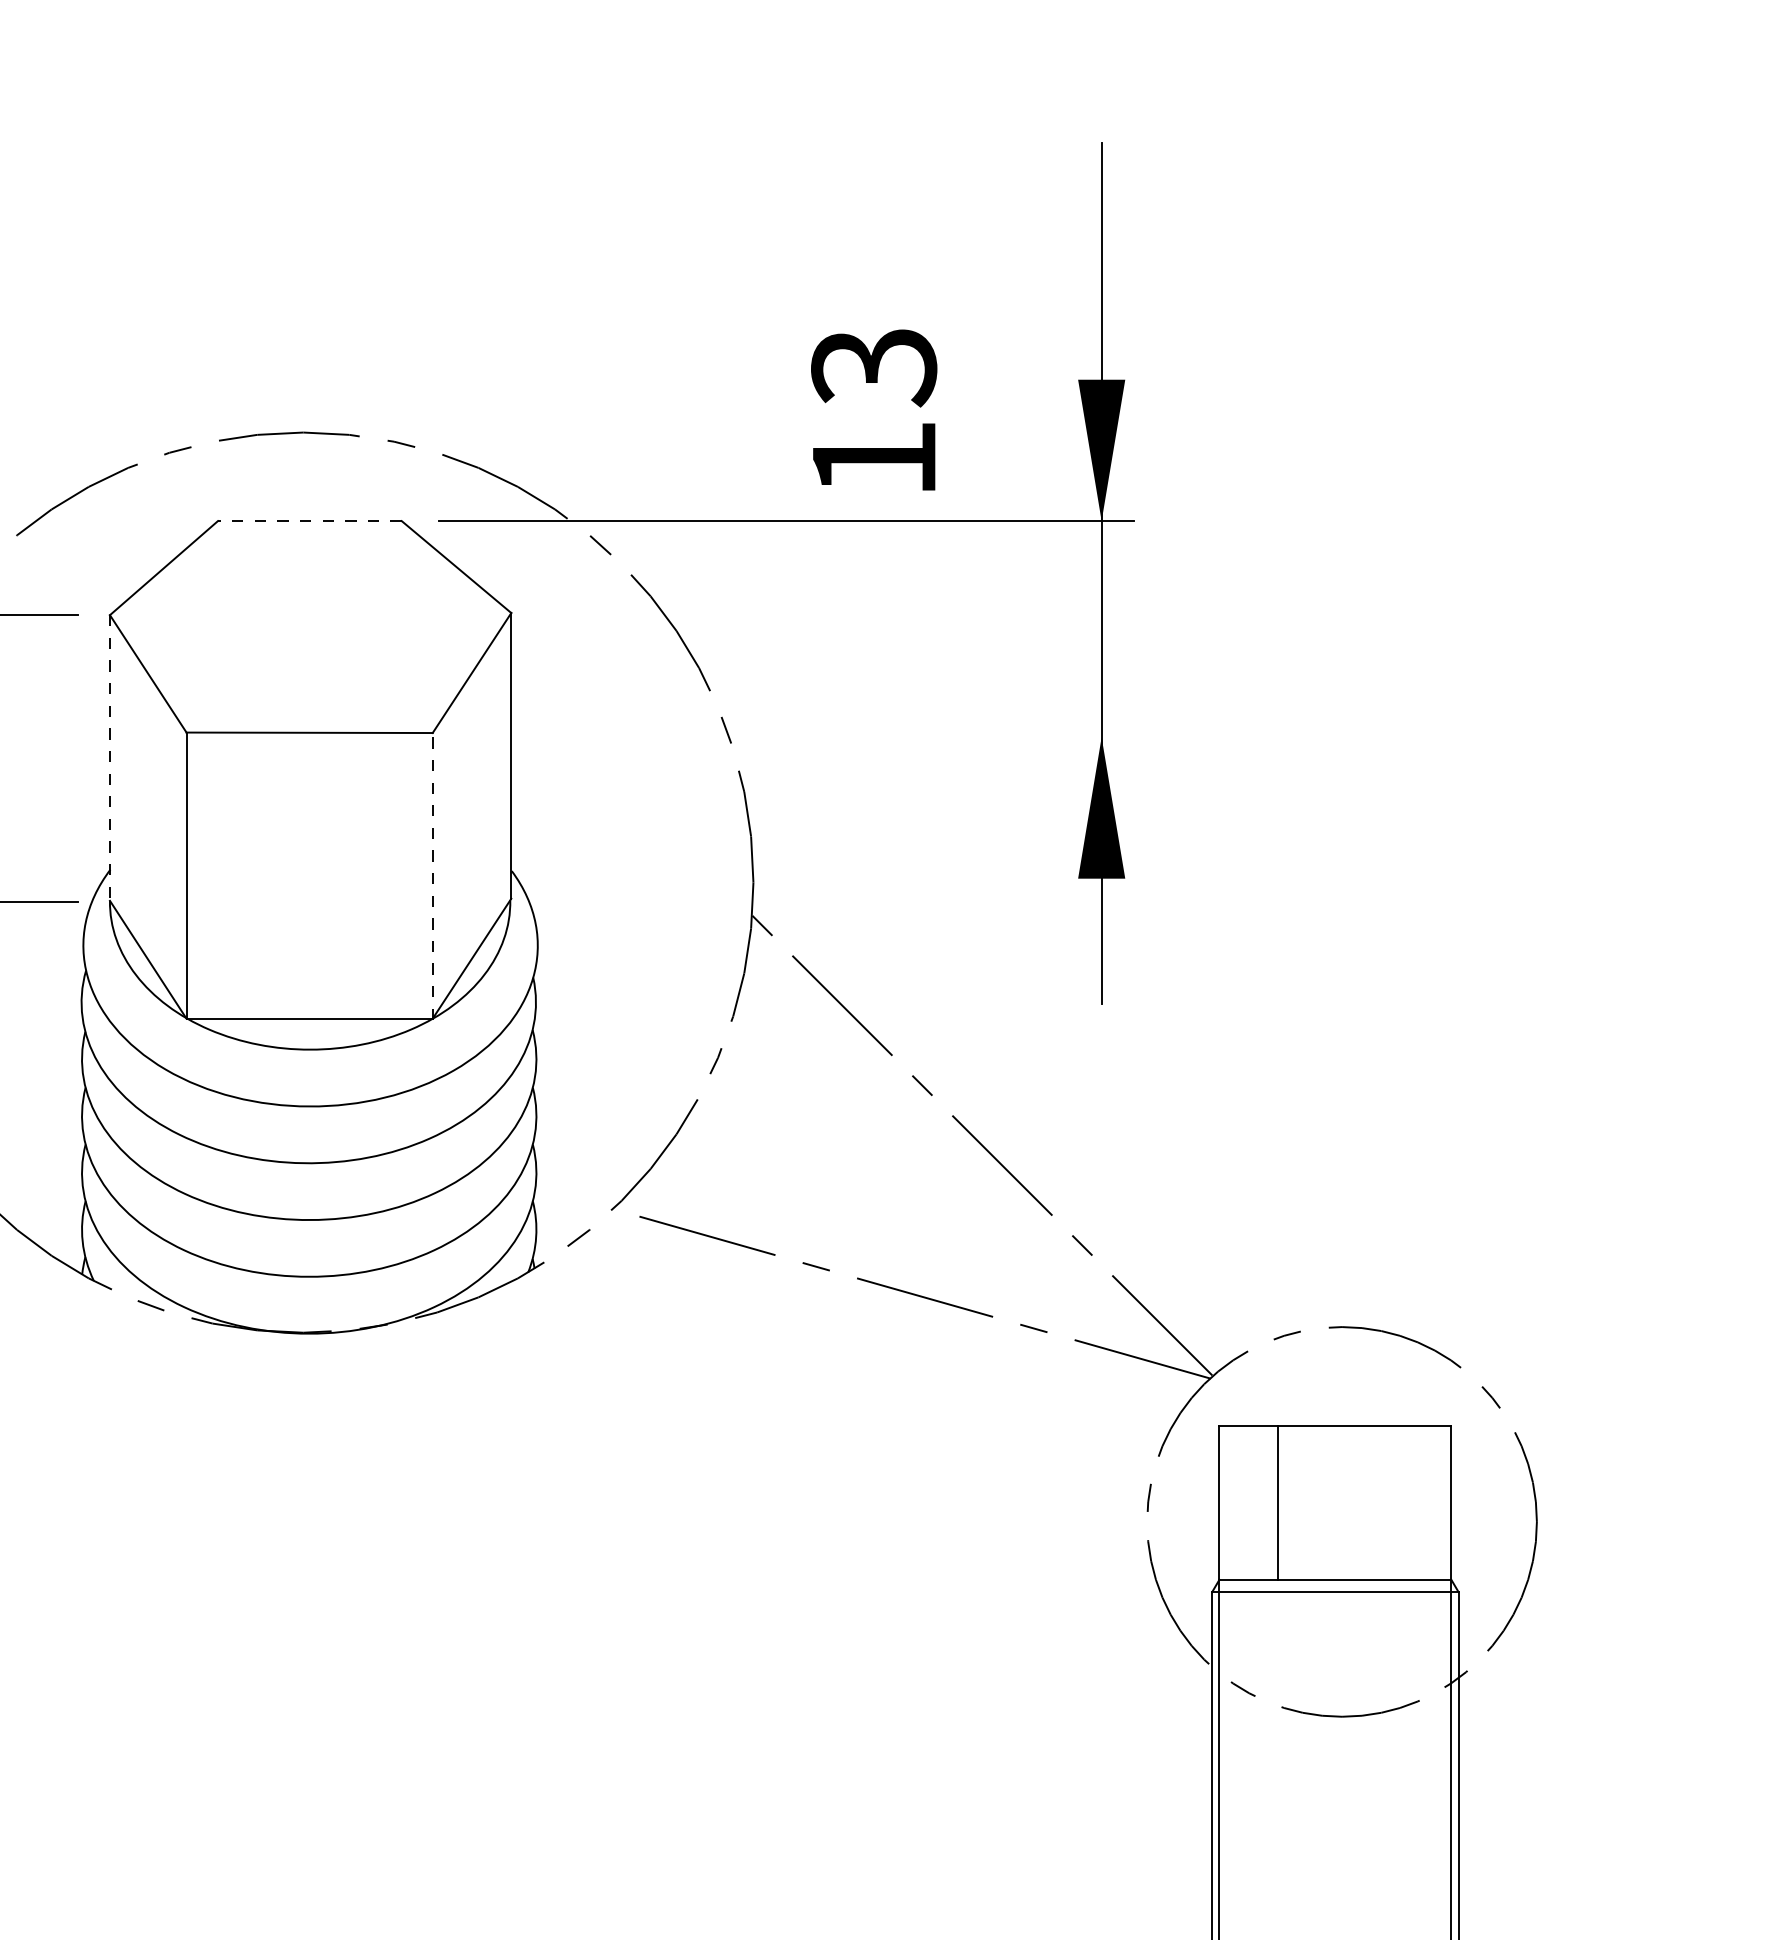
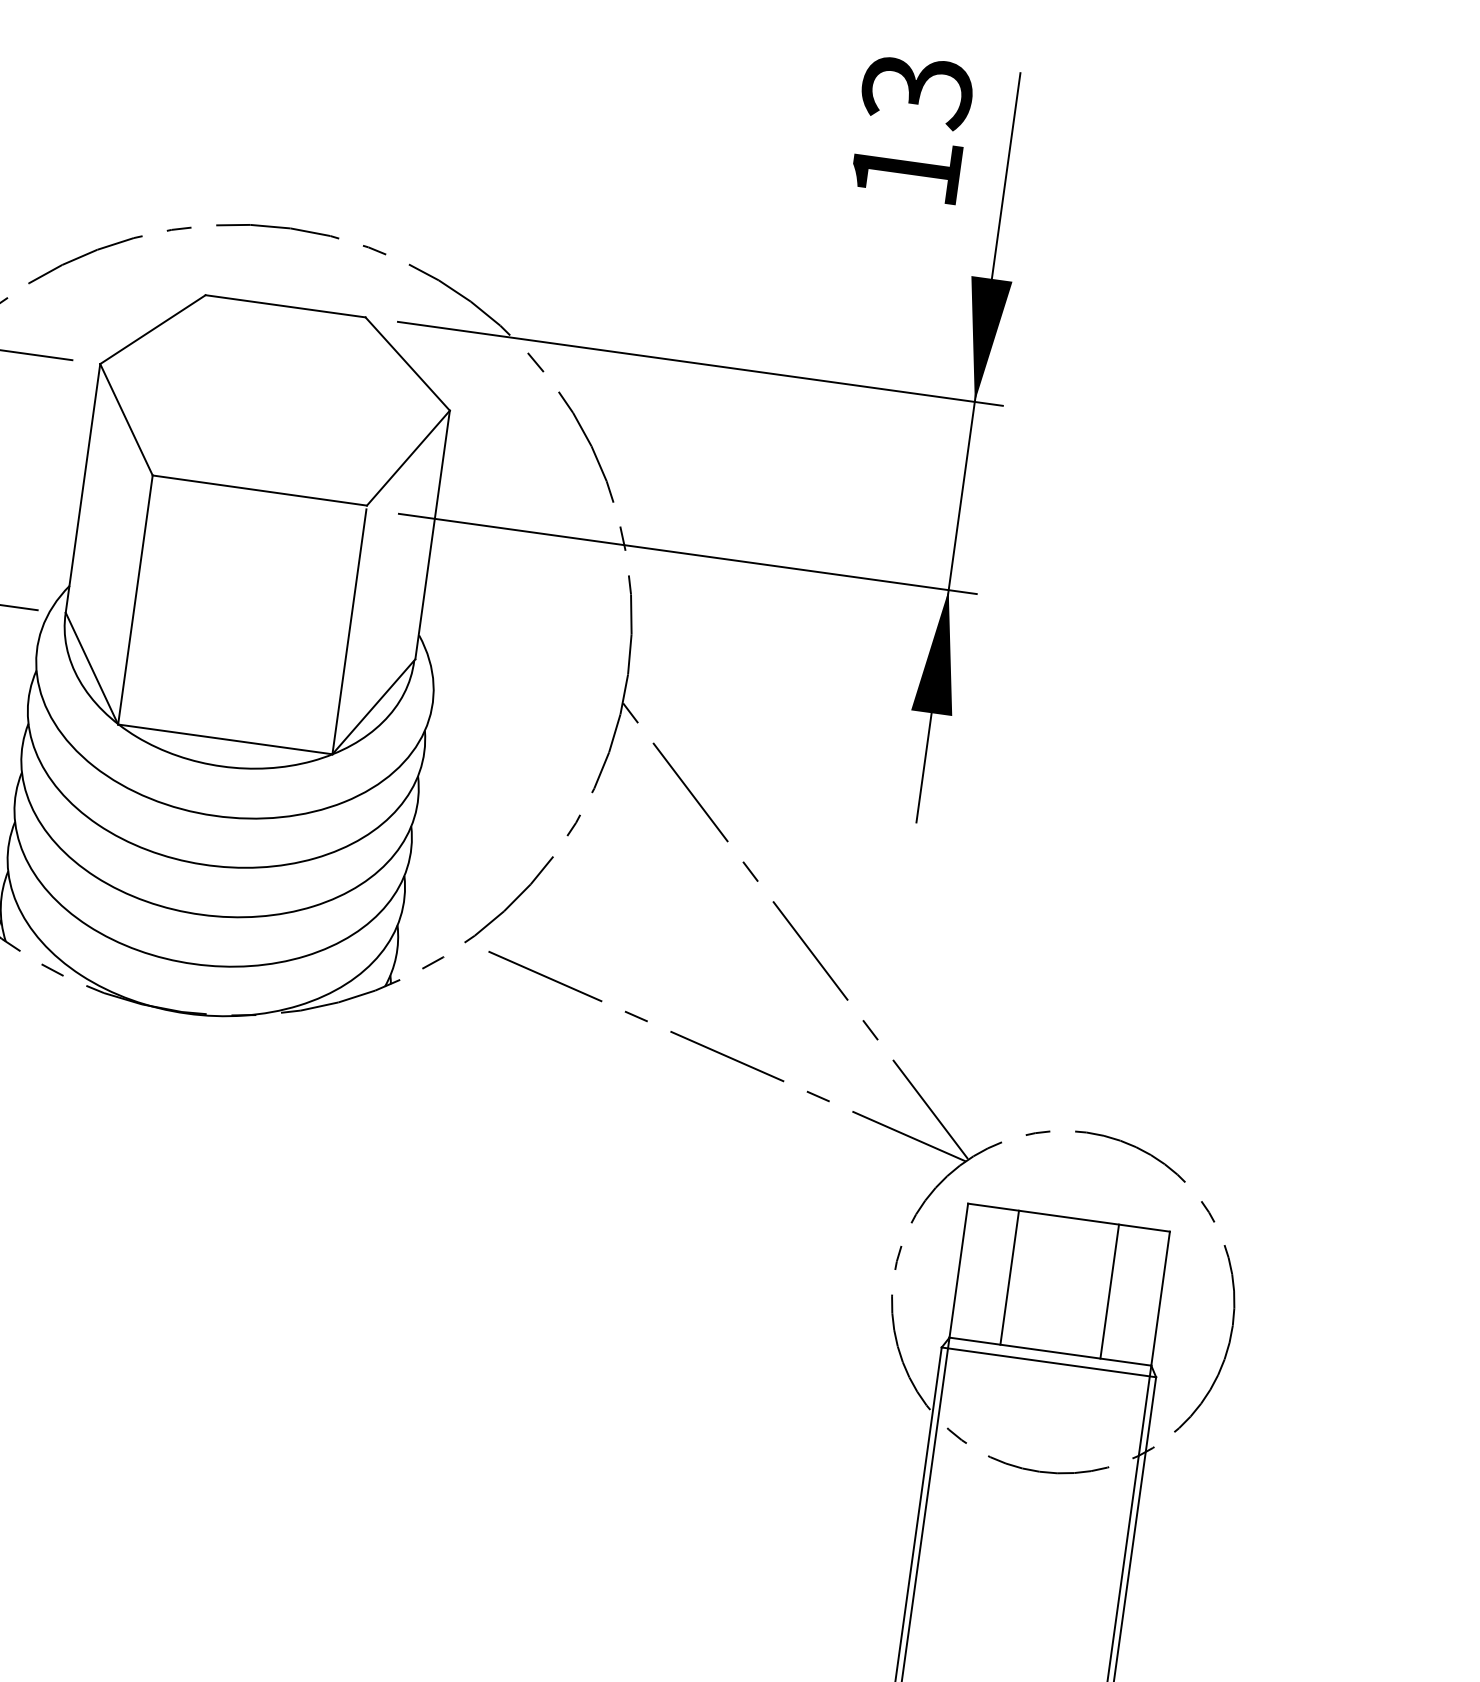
text: (874, 409) -> (912, 127), moved
line: (309, 521) -> (285, 306), dashed -> solid
line: (801, 737) -> (687, 554), added
line: (109, 758) -> (82, 488), dashed -> solid
line: (432, 878) -> (349, 632), dashed -> solid
line: (1392, 1502) -> (1109, 1291), added

